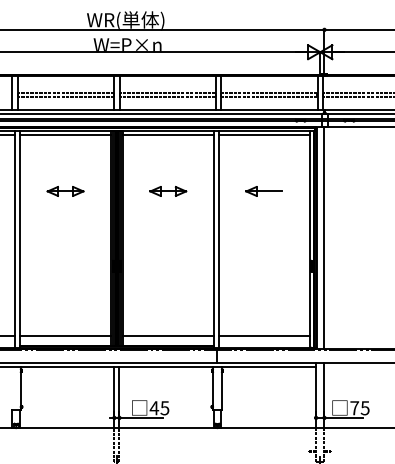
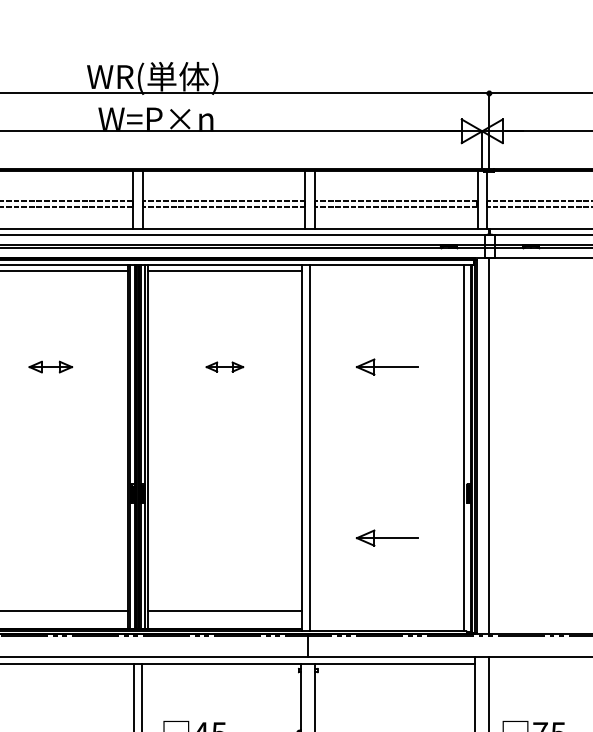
line: (263, 134) -> (386, 270), removed
part: (65, 191) -> (50, 367), size x0.7
part: (168, 191) -> (225, 367), size x0.6
part: (263, 292) -> (386, 538), added
line: (263, 335) -> (386, 611), removed

